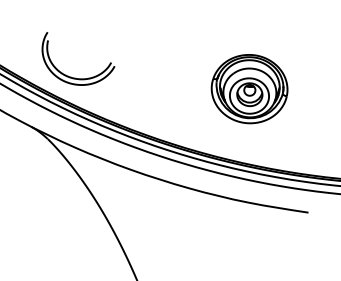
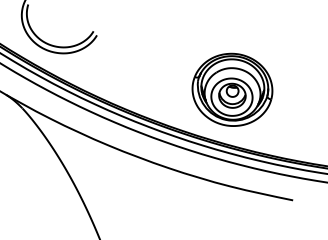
part: (249, 89) -> (232, 90), moved

